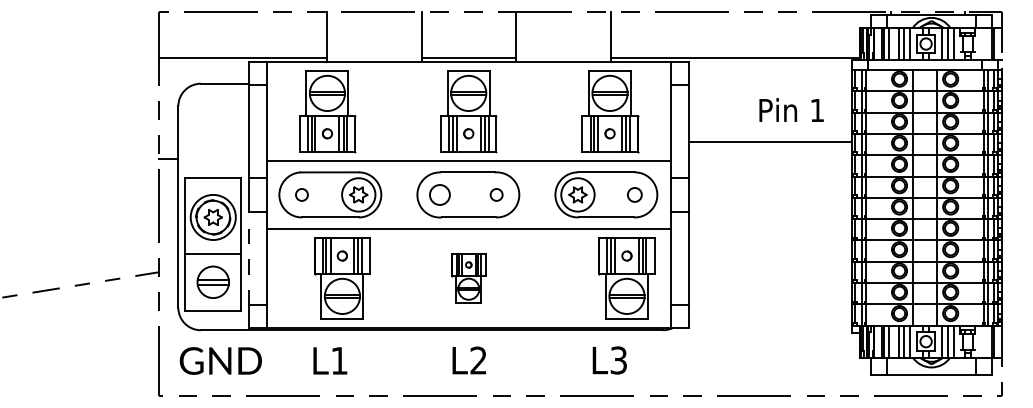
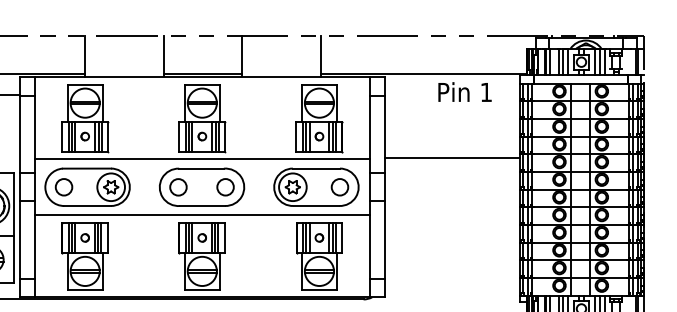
text: (791, 109) -> (464, 91), moved
line: (769, 142) -> (451, 157), moved
circle: (301, 194) -> (63, 186), size x1.67
circle: (496, 194) -> (225, 186), size x1.67
circle: (634, 194) -> (339, 186), size x1.43
line: (248, 258) -> (19, 239), dashed -> solid
part: (342, 278) -> (85, 256), moved
part: (468, 278) -> (202, 256), size x1.67
part: (626, 278) -> (319, 256), moved

